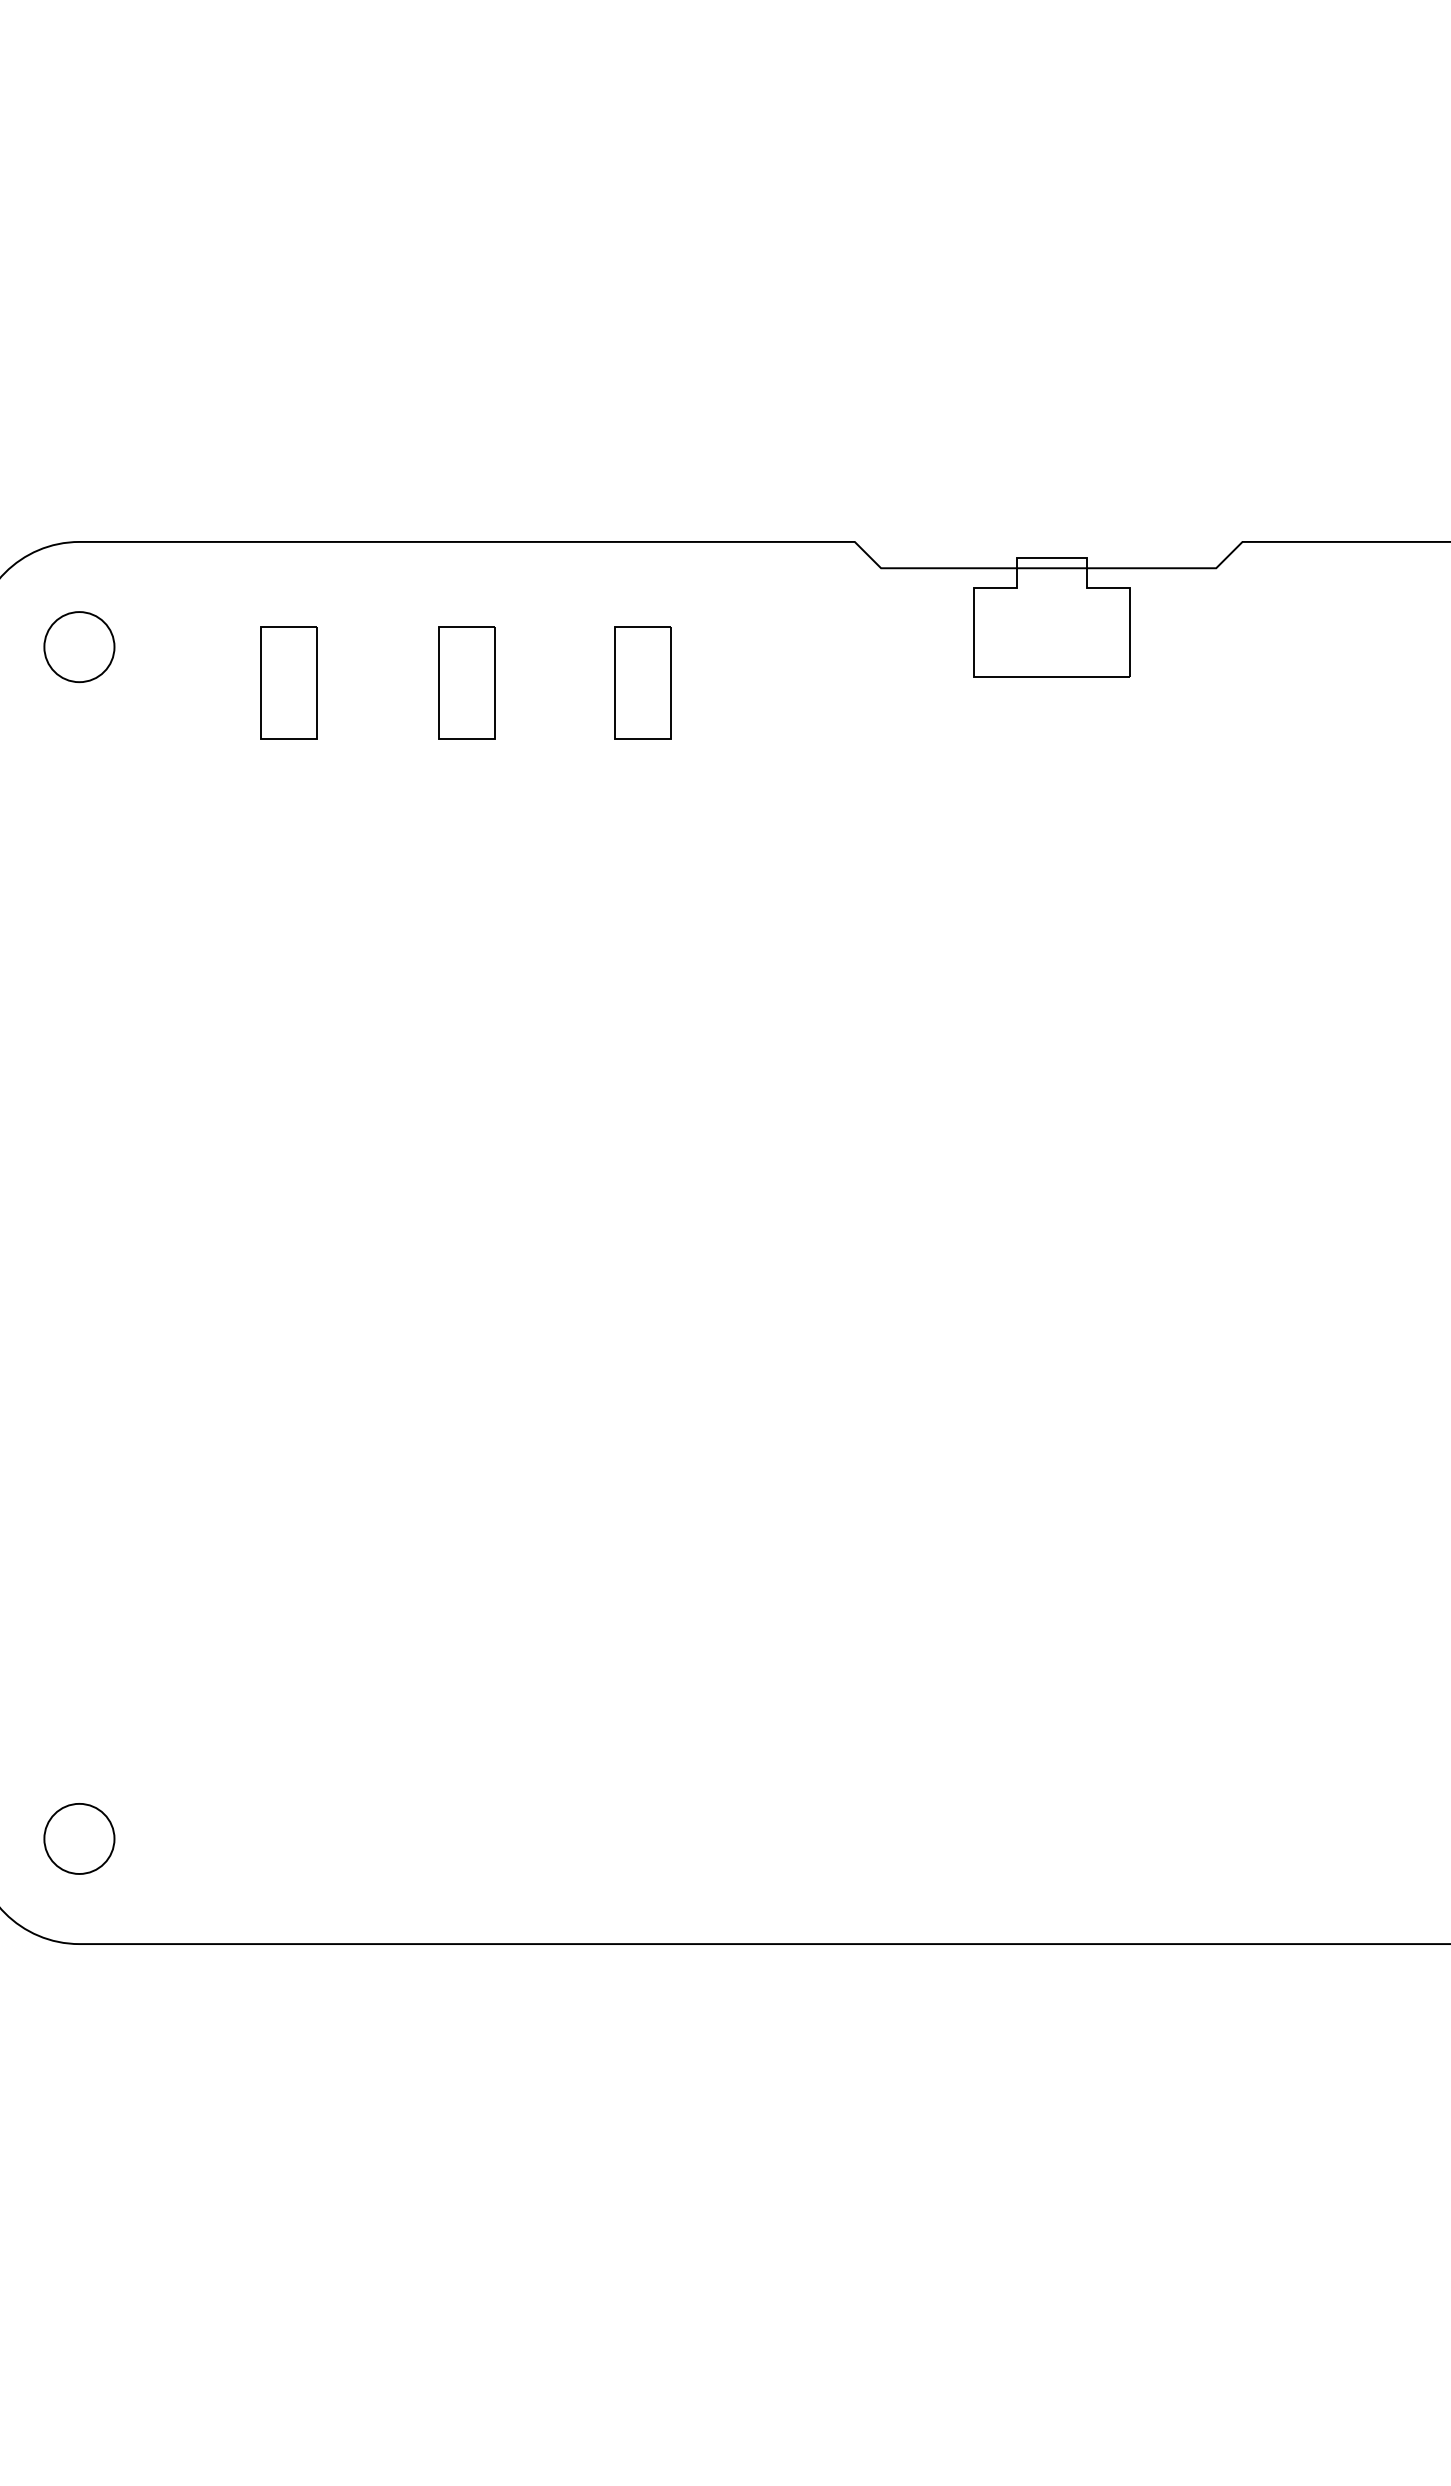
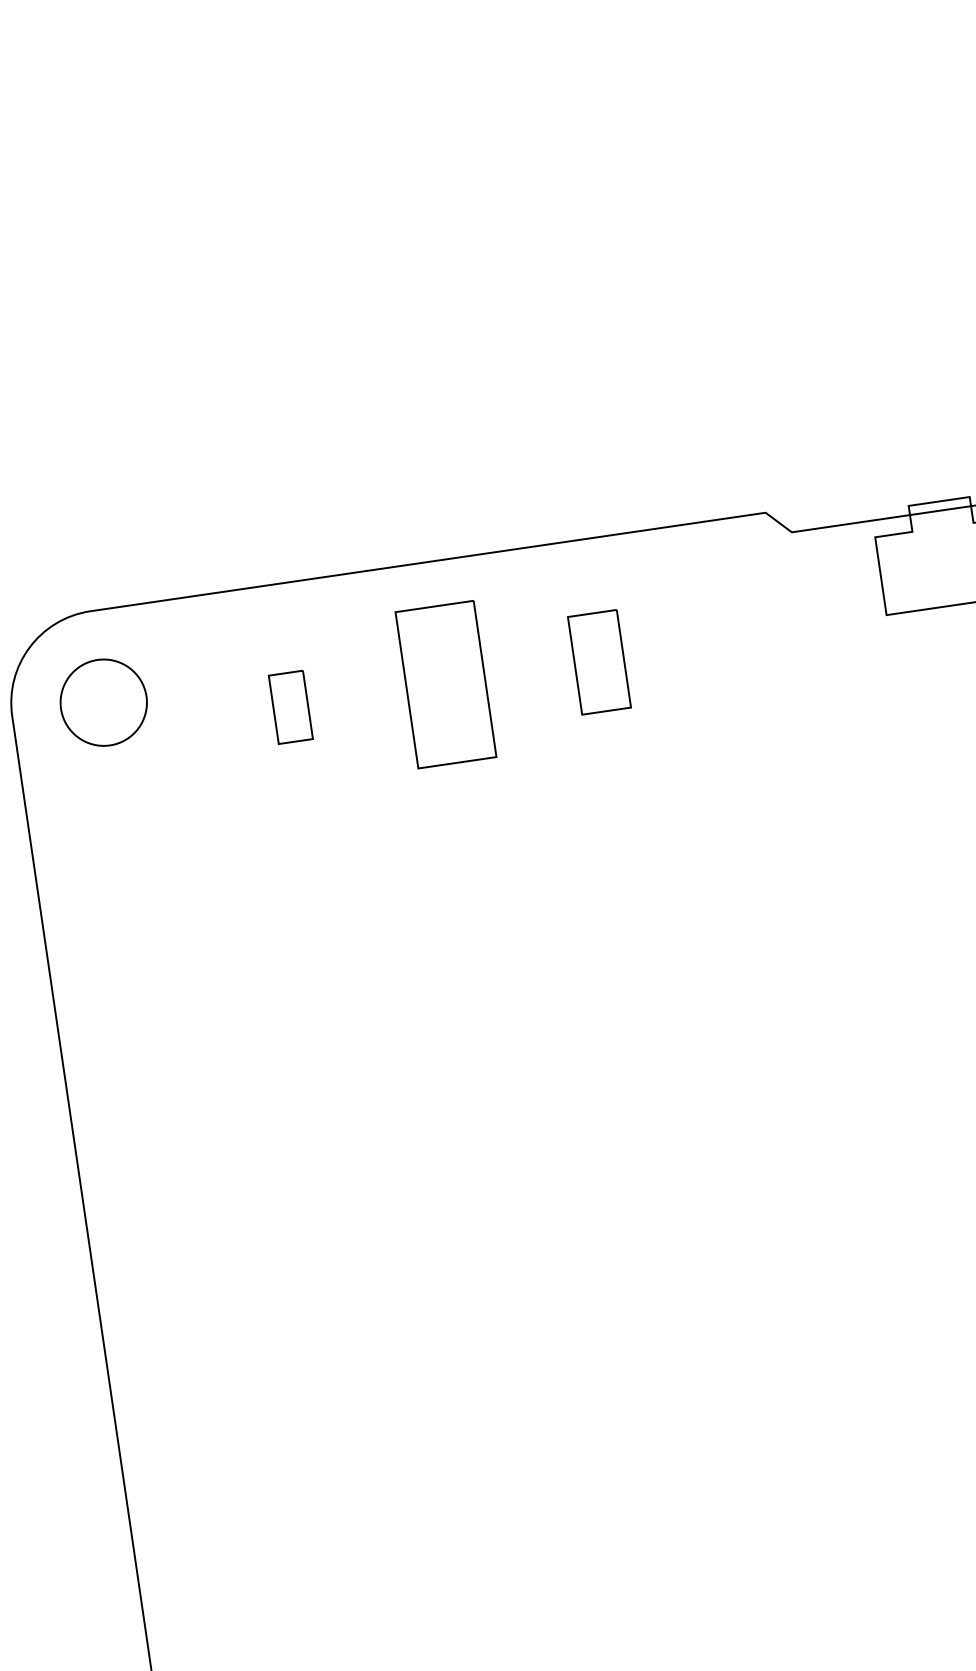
part: (79, 647) -> (103, 703), size x1.4
part: (288, 682) -> (290, 707), size x0.7
part: (466, 682) -> (445, 684), size x1.6

